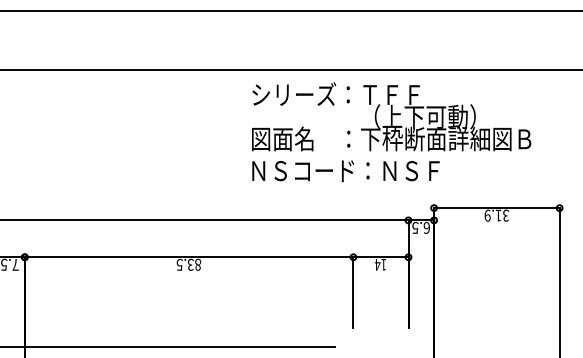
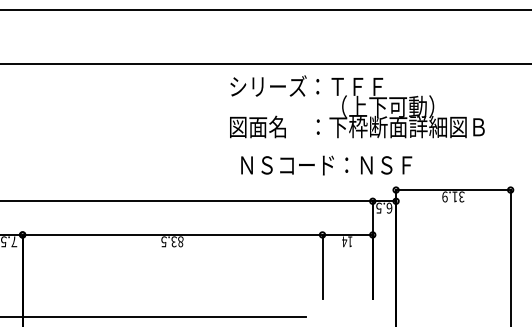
text: (345, 170) -> (326, 164), moved

